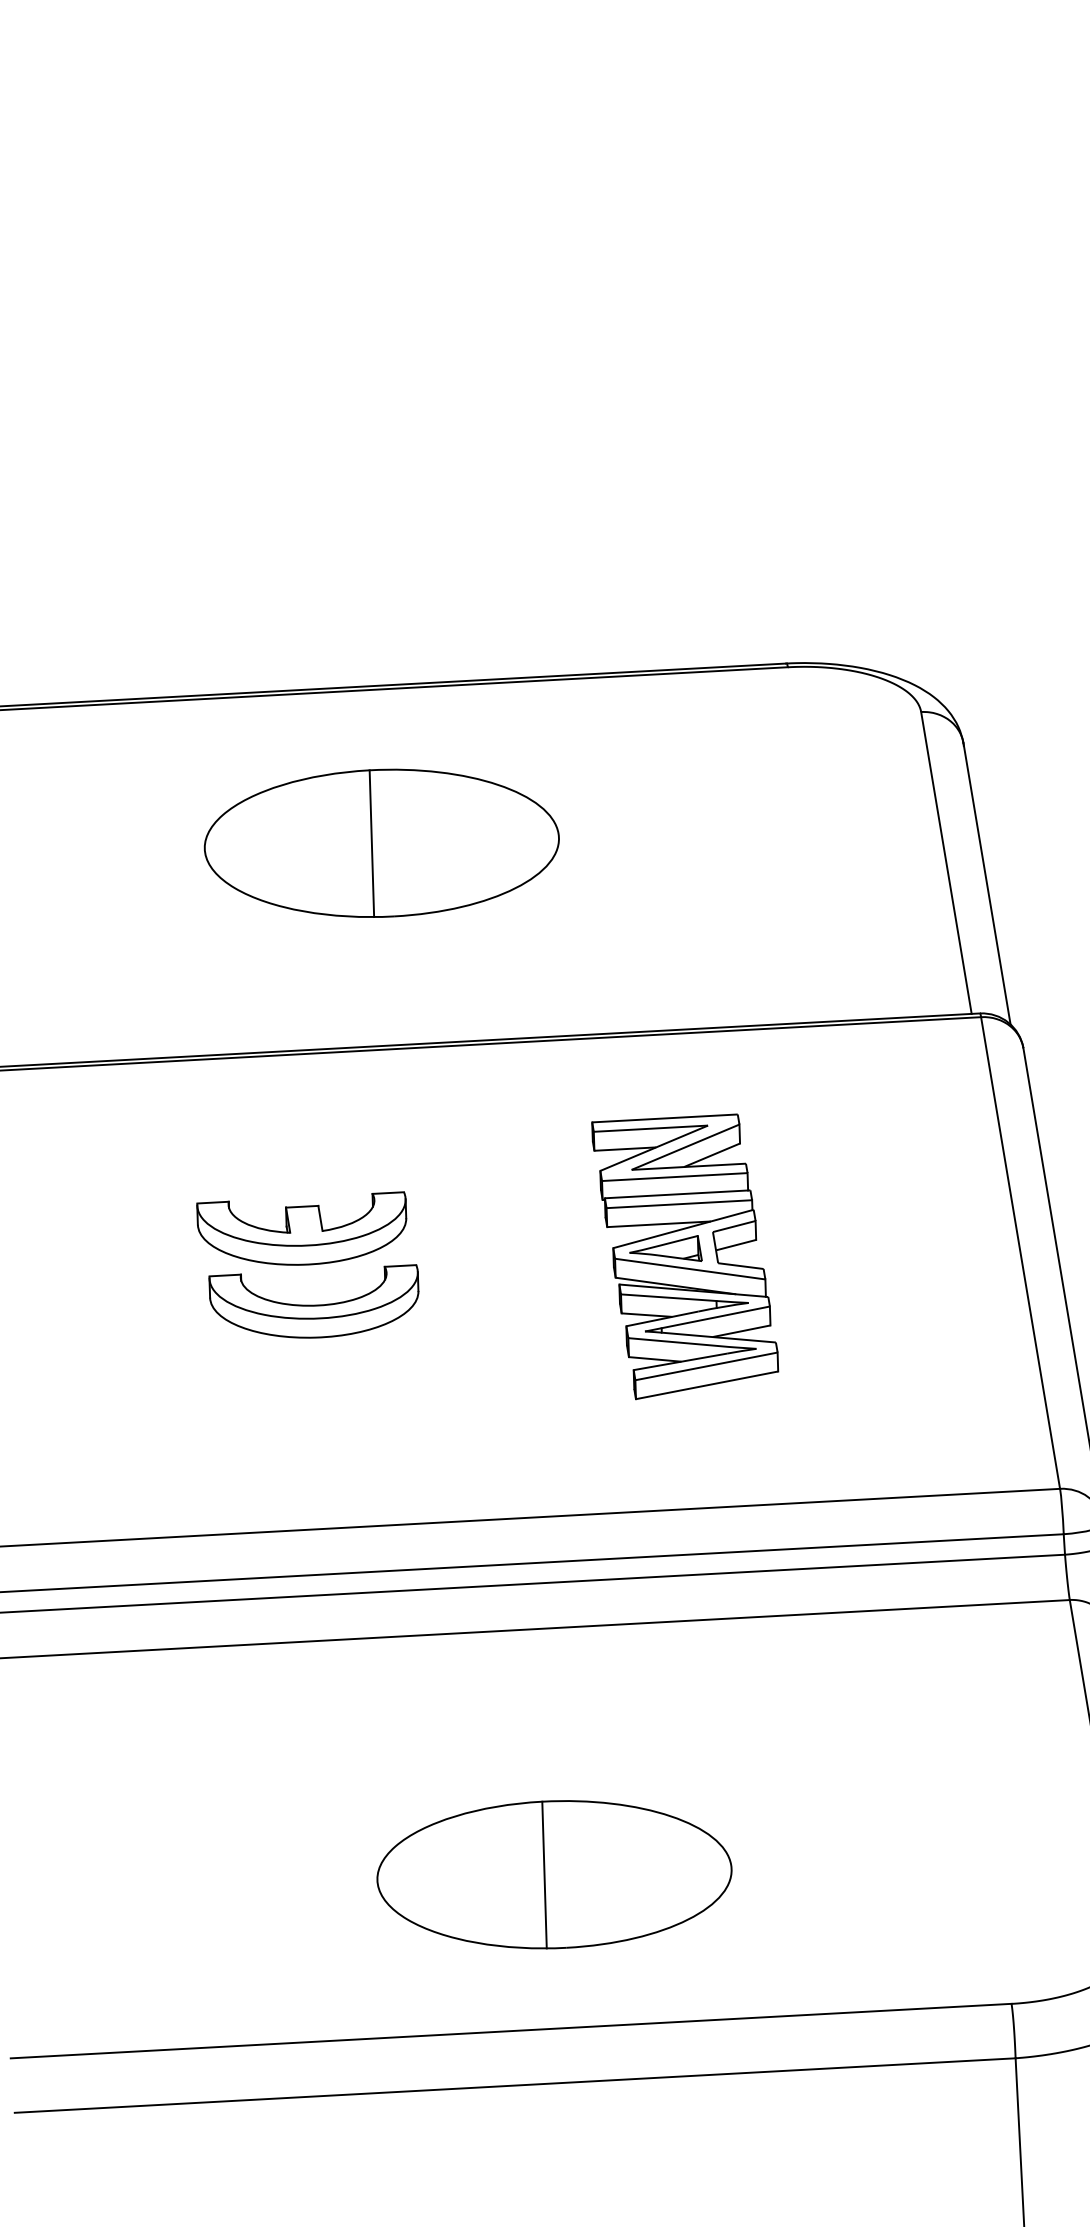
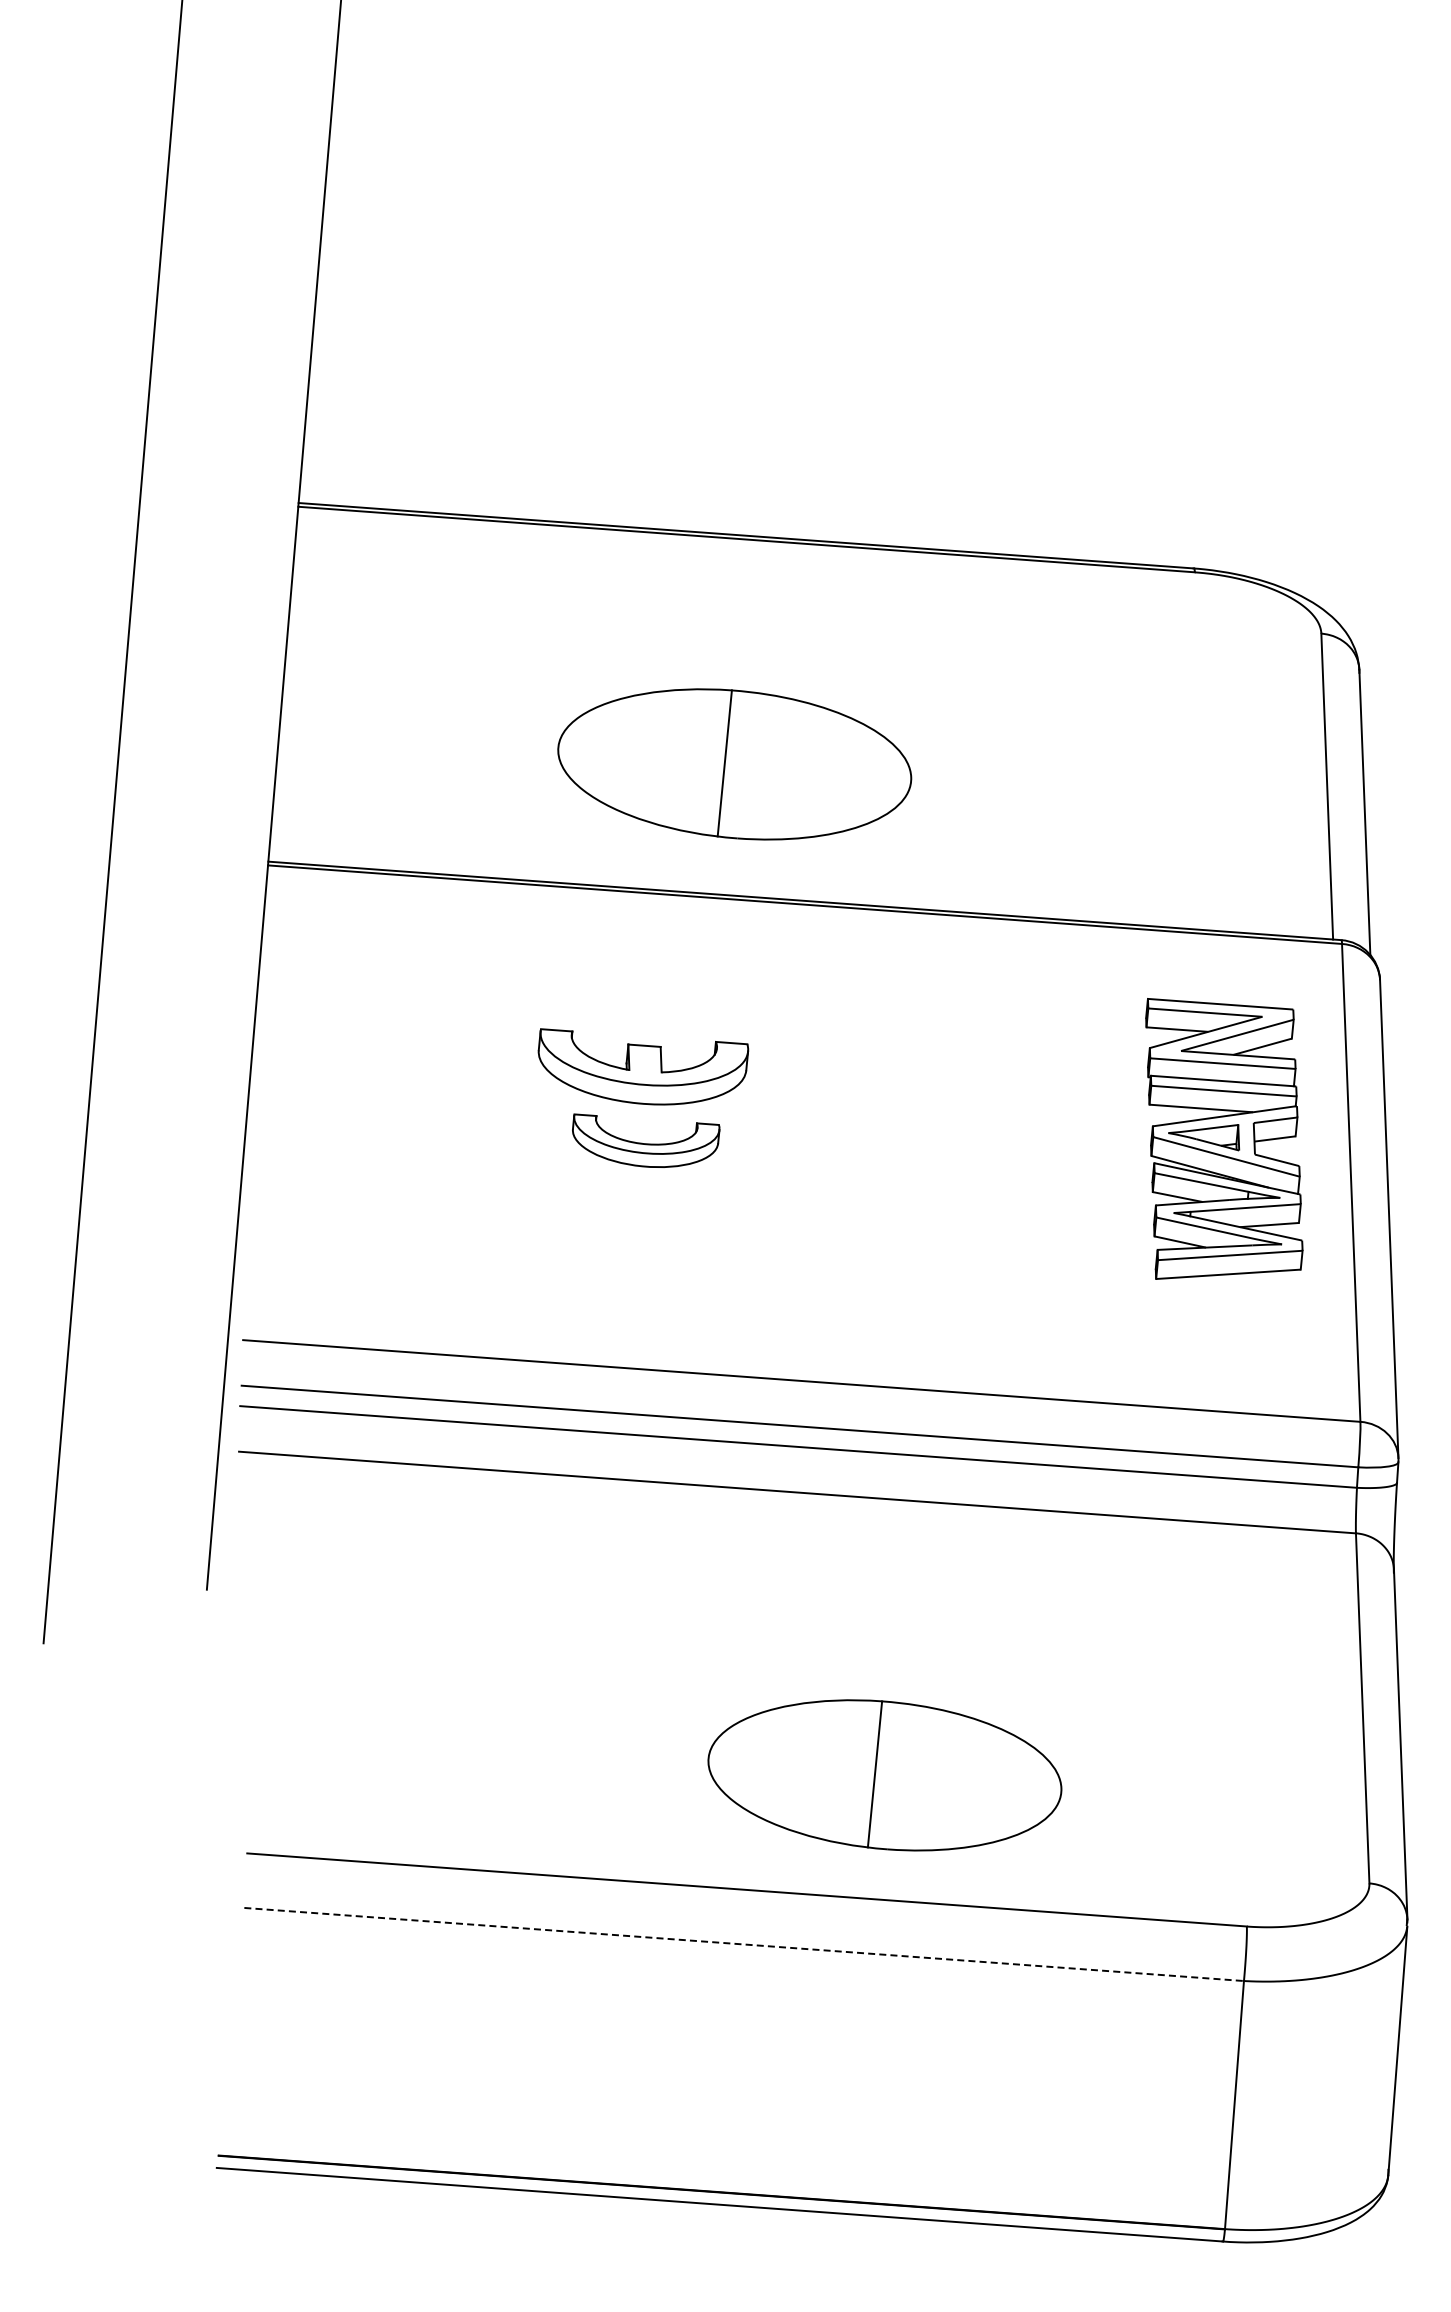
part: (381, 843) -> (734, 764), moved
part: (685, 1251) -> (1224, 1138), moved
part: (315, 1300) -> (645, 1140), size x0.7
part: (554, 1874) -> (884, 1775), moved
line: (515, 2085) -> (744, 1944), solid -> dashed

